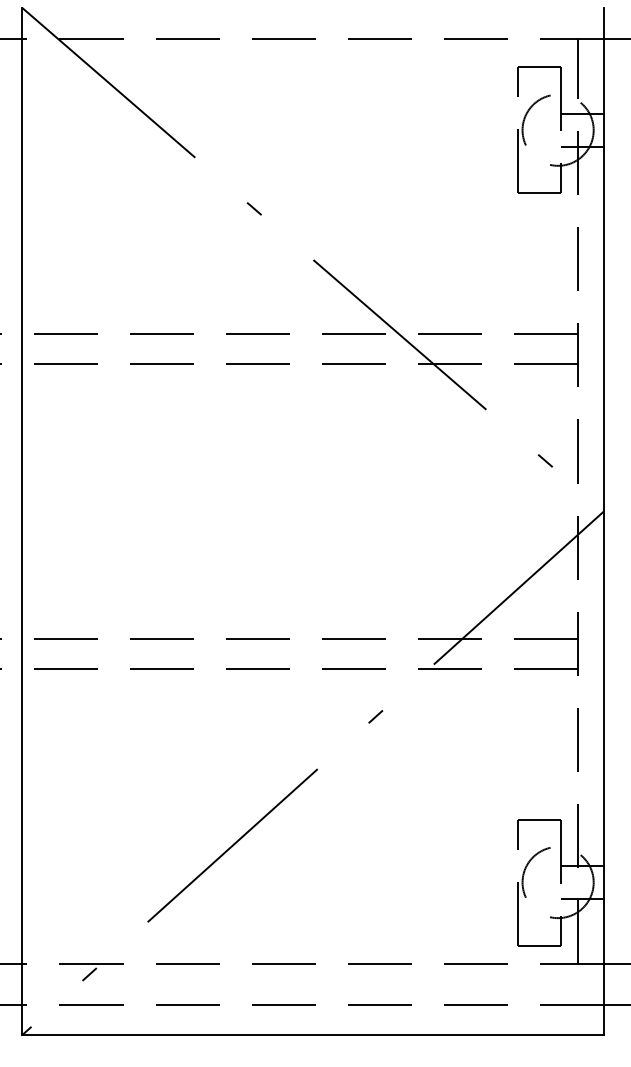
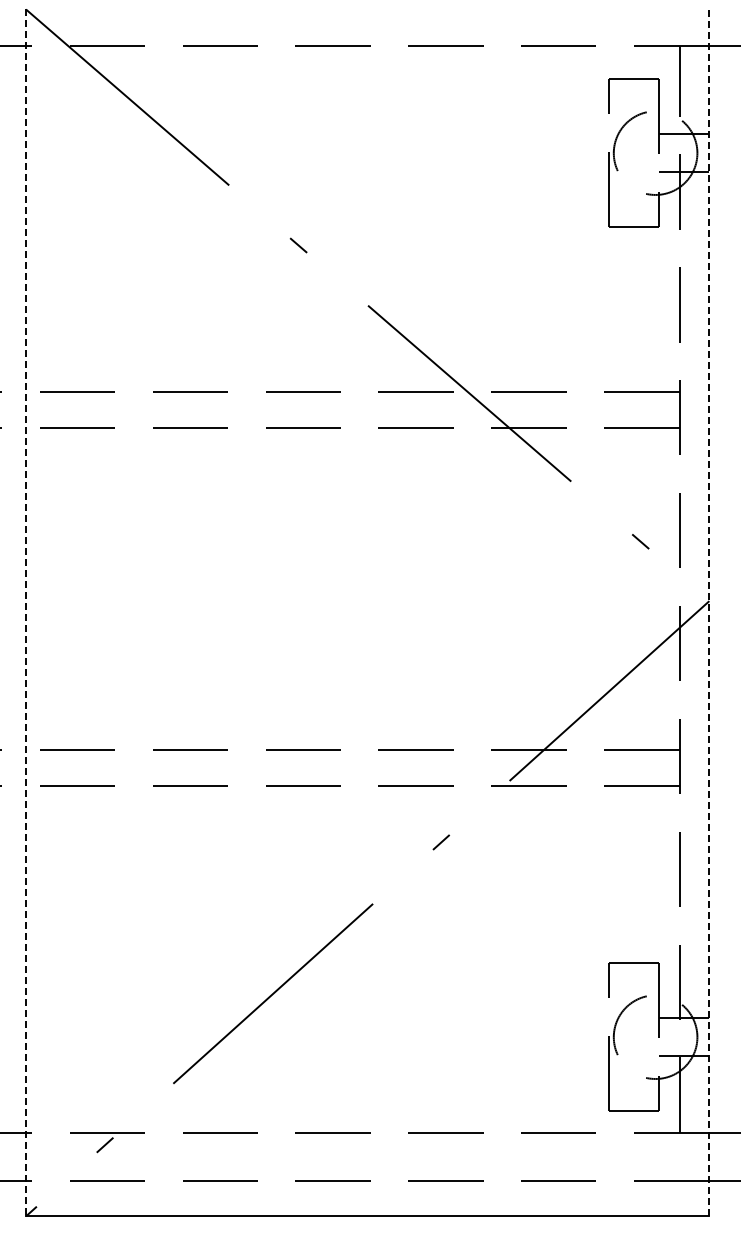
line: (603, 521) -> (709, 612), solid -> dashed
line: (22, 522) -> (26, 613), solid -> dashed

